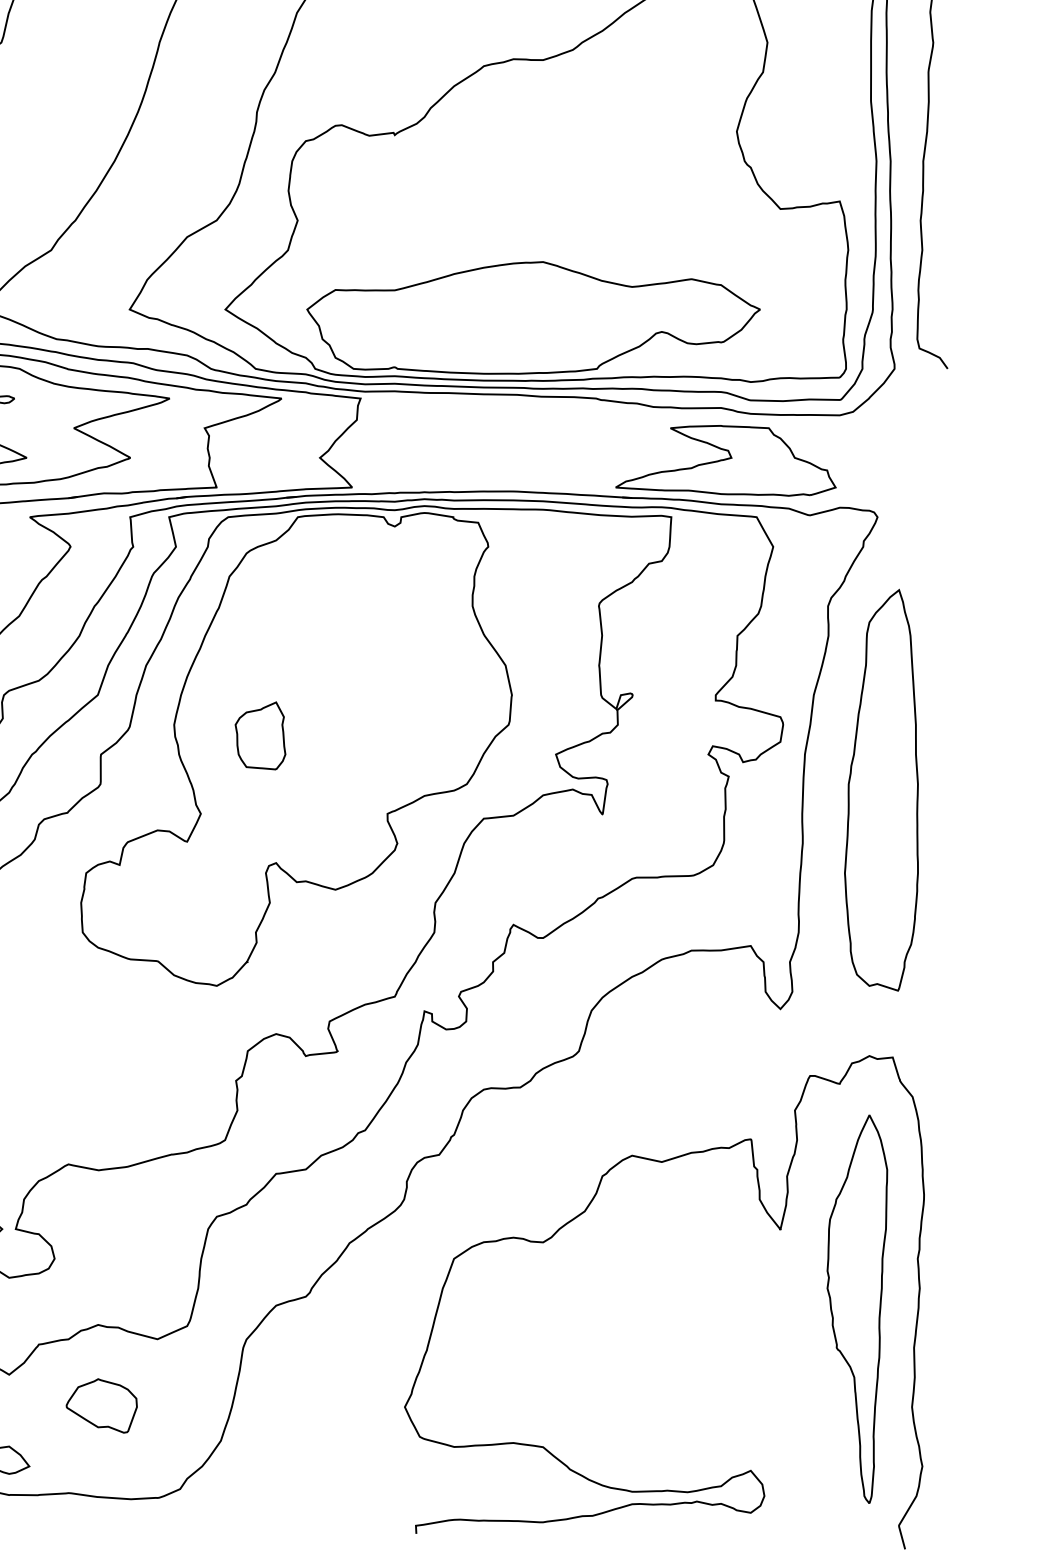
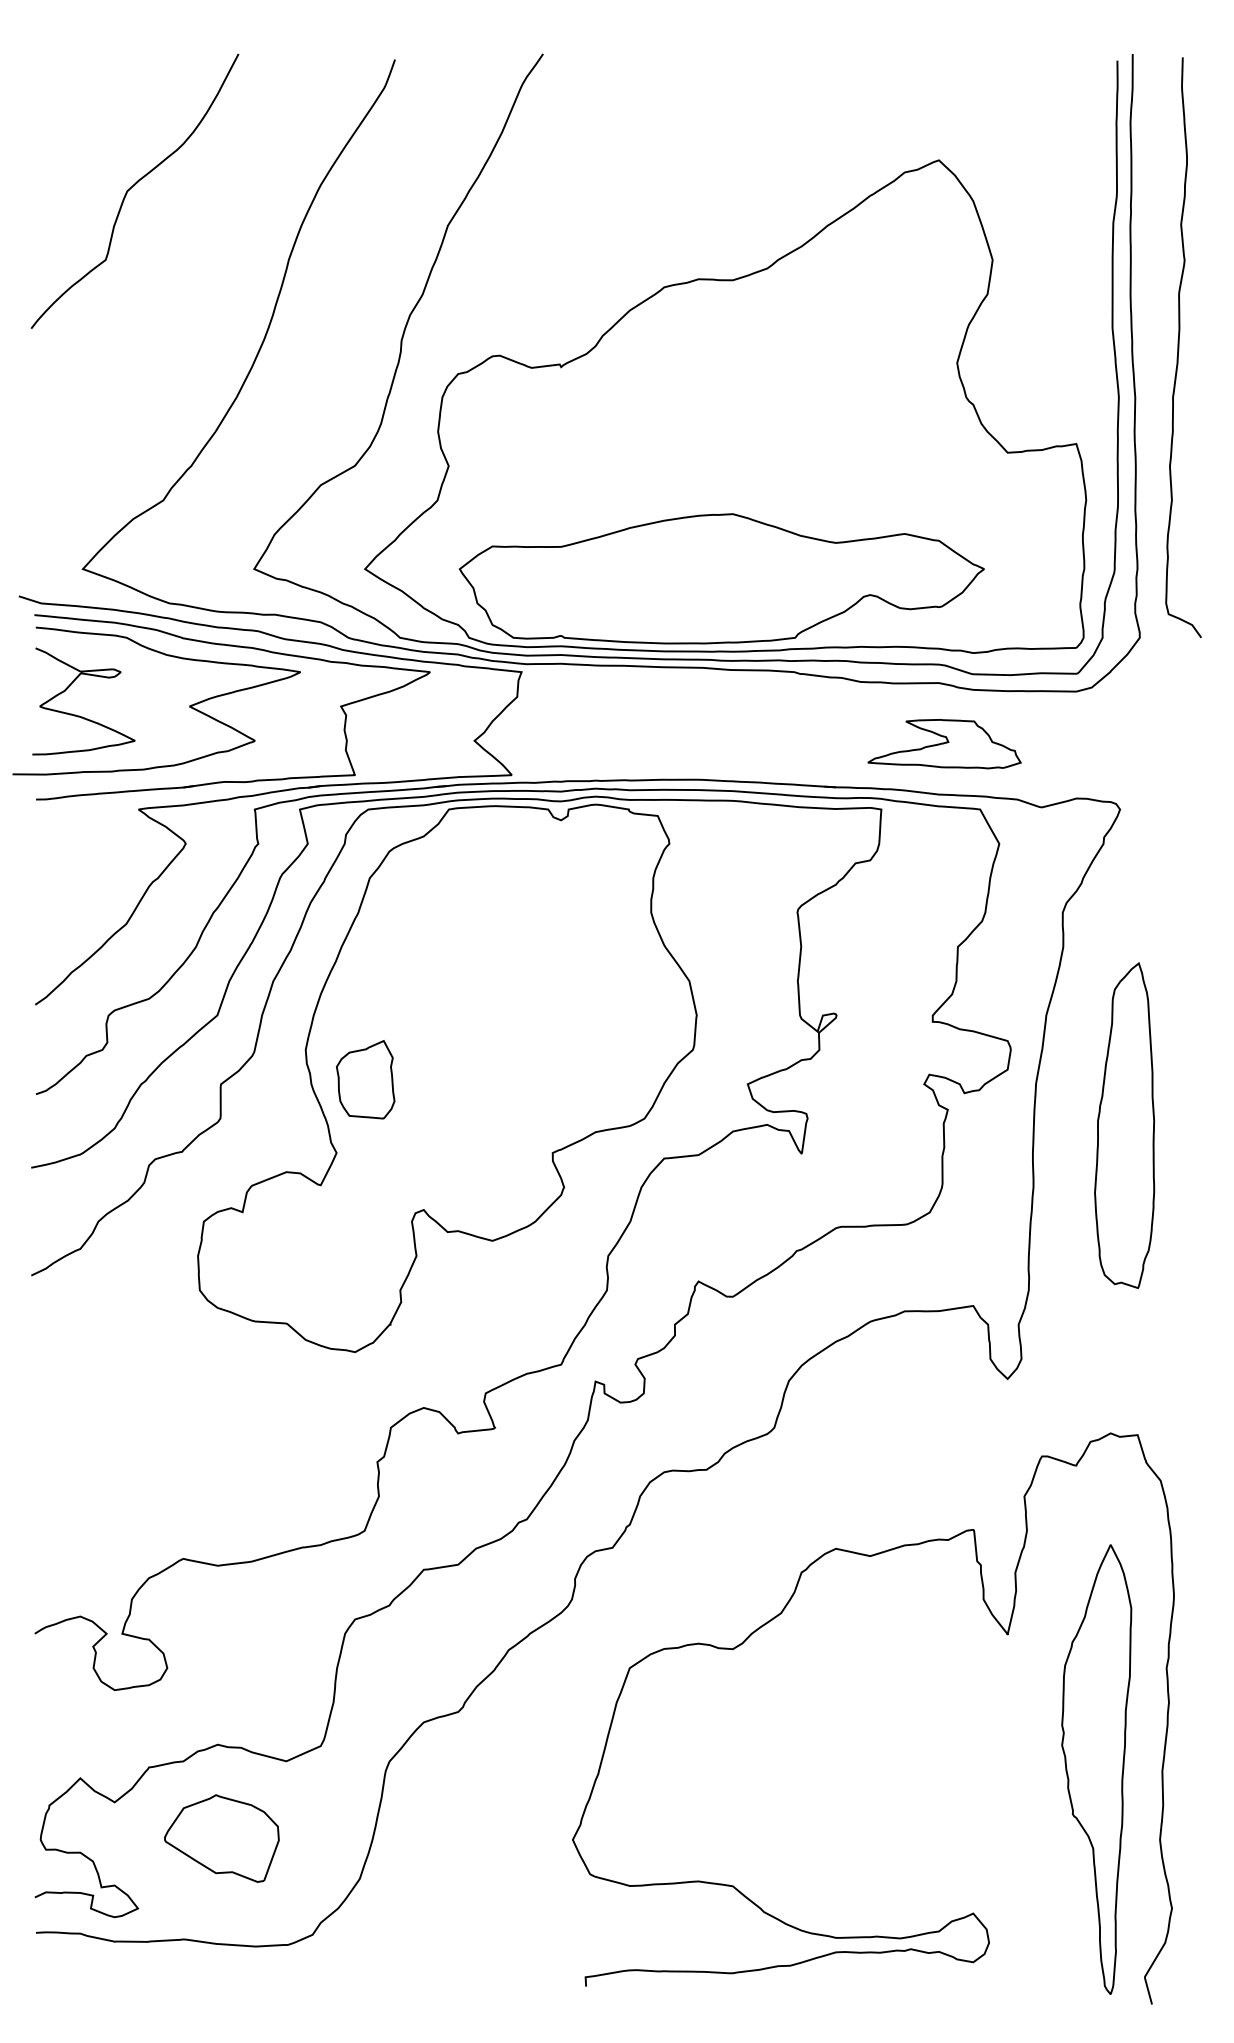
part: (725, 460) -> (944, 743), size x0.6
part: (260, 735) -> (365, 1079), moved
part: (881, 790) -> (1124, 1125), size x0.7
part: (857, 1309) -> (1096, 1769), moved
part: (101, 1405) -> (221, 1838), size x1.4

